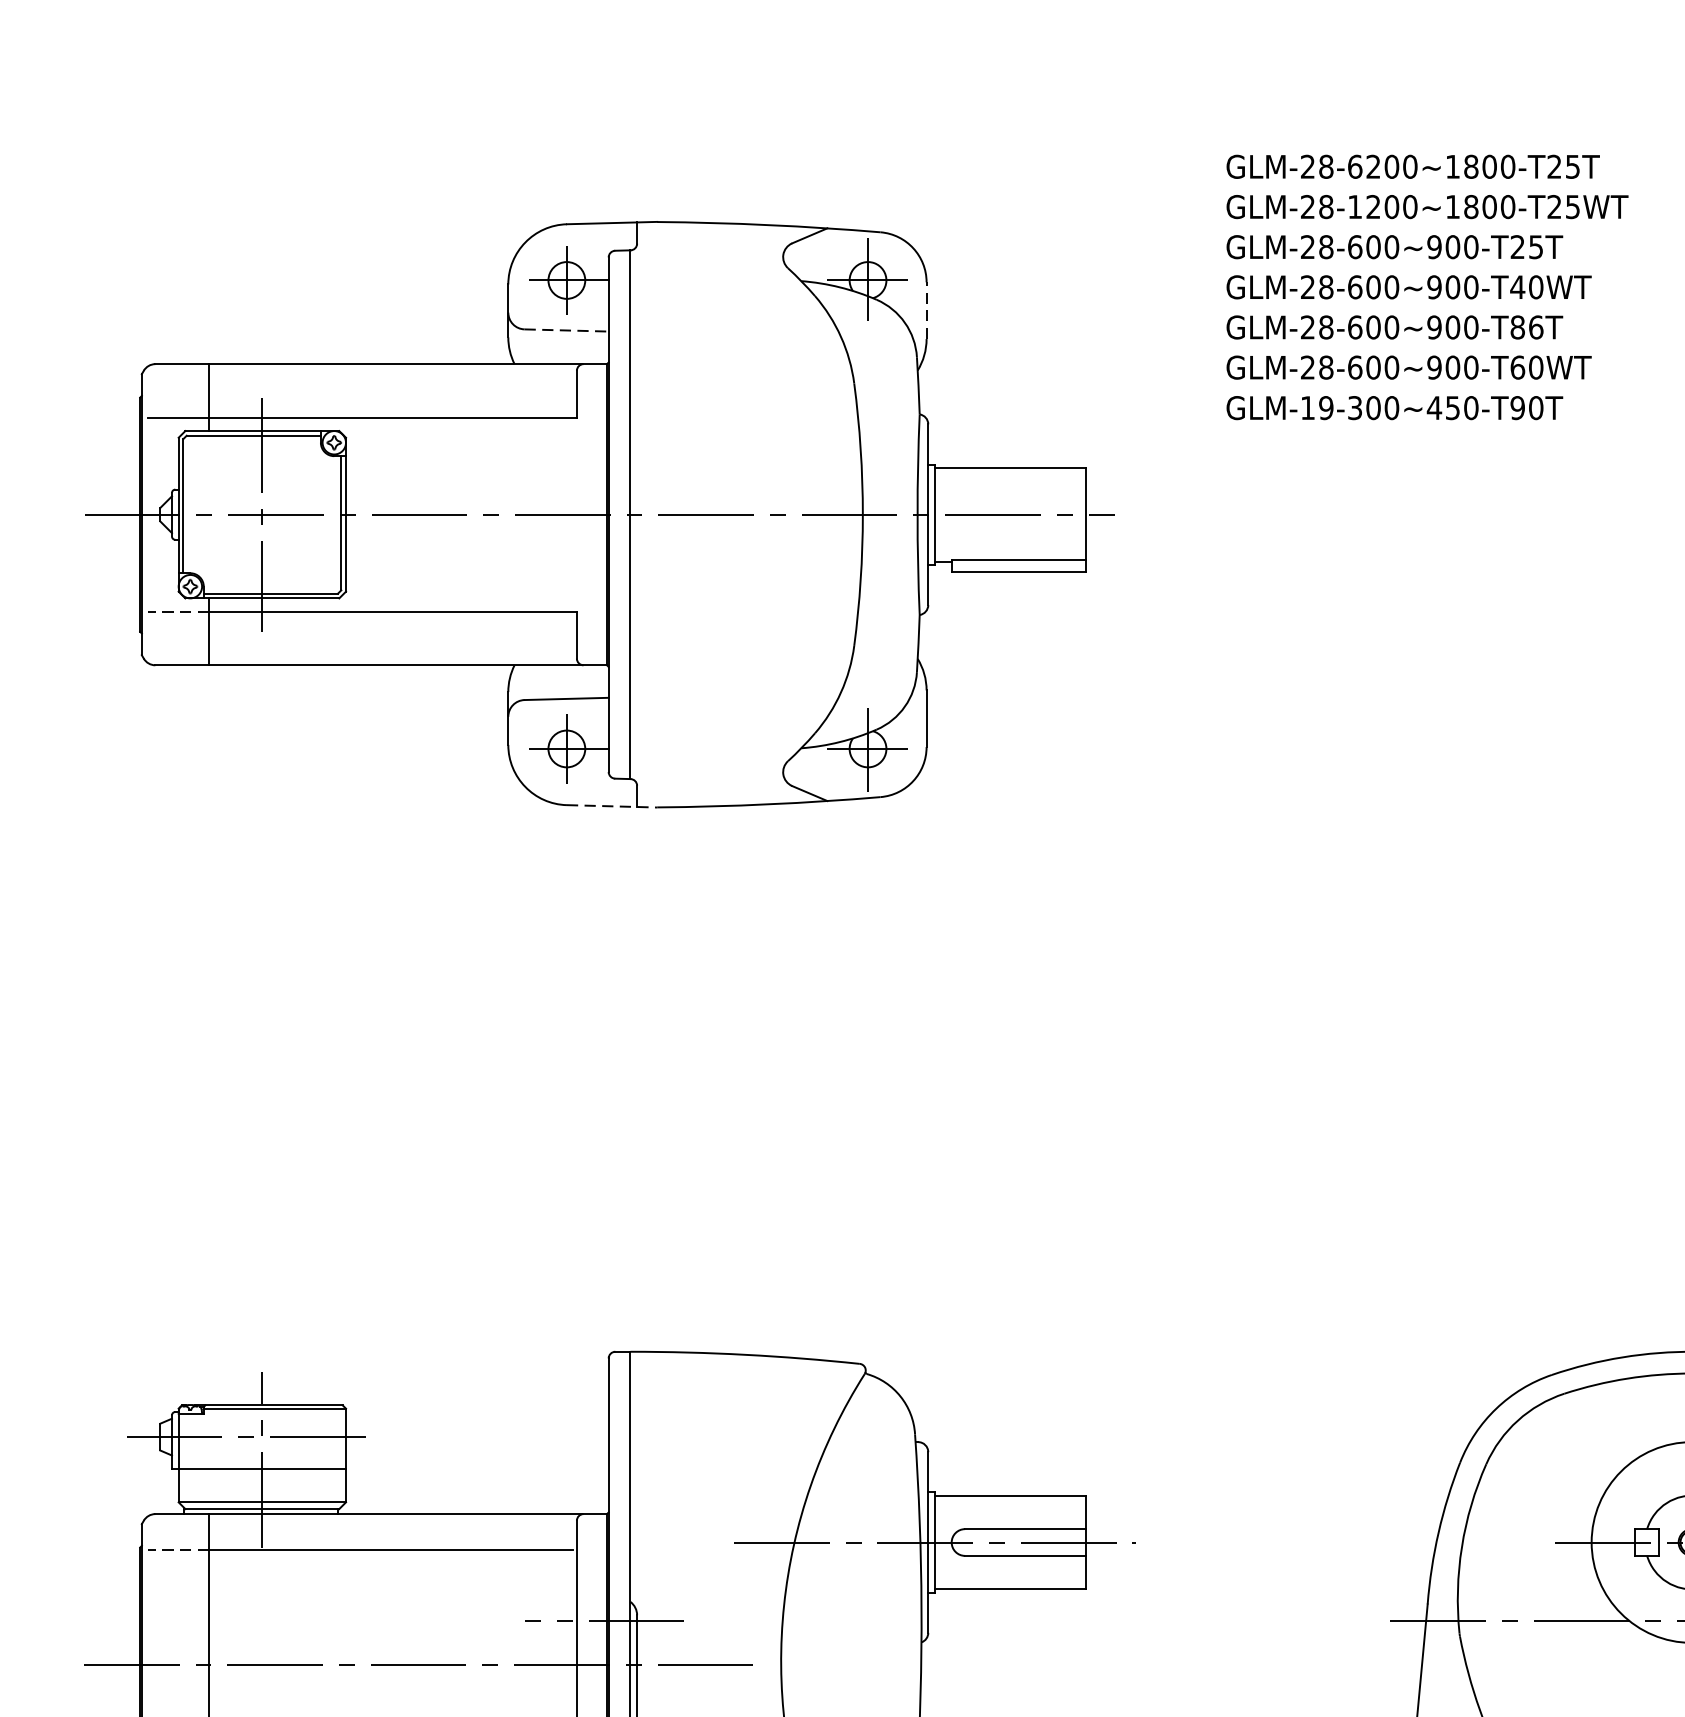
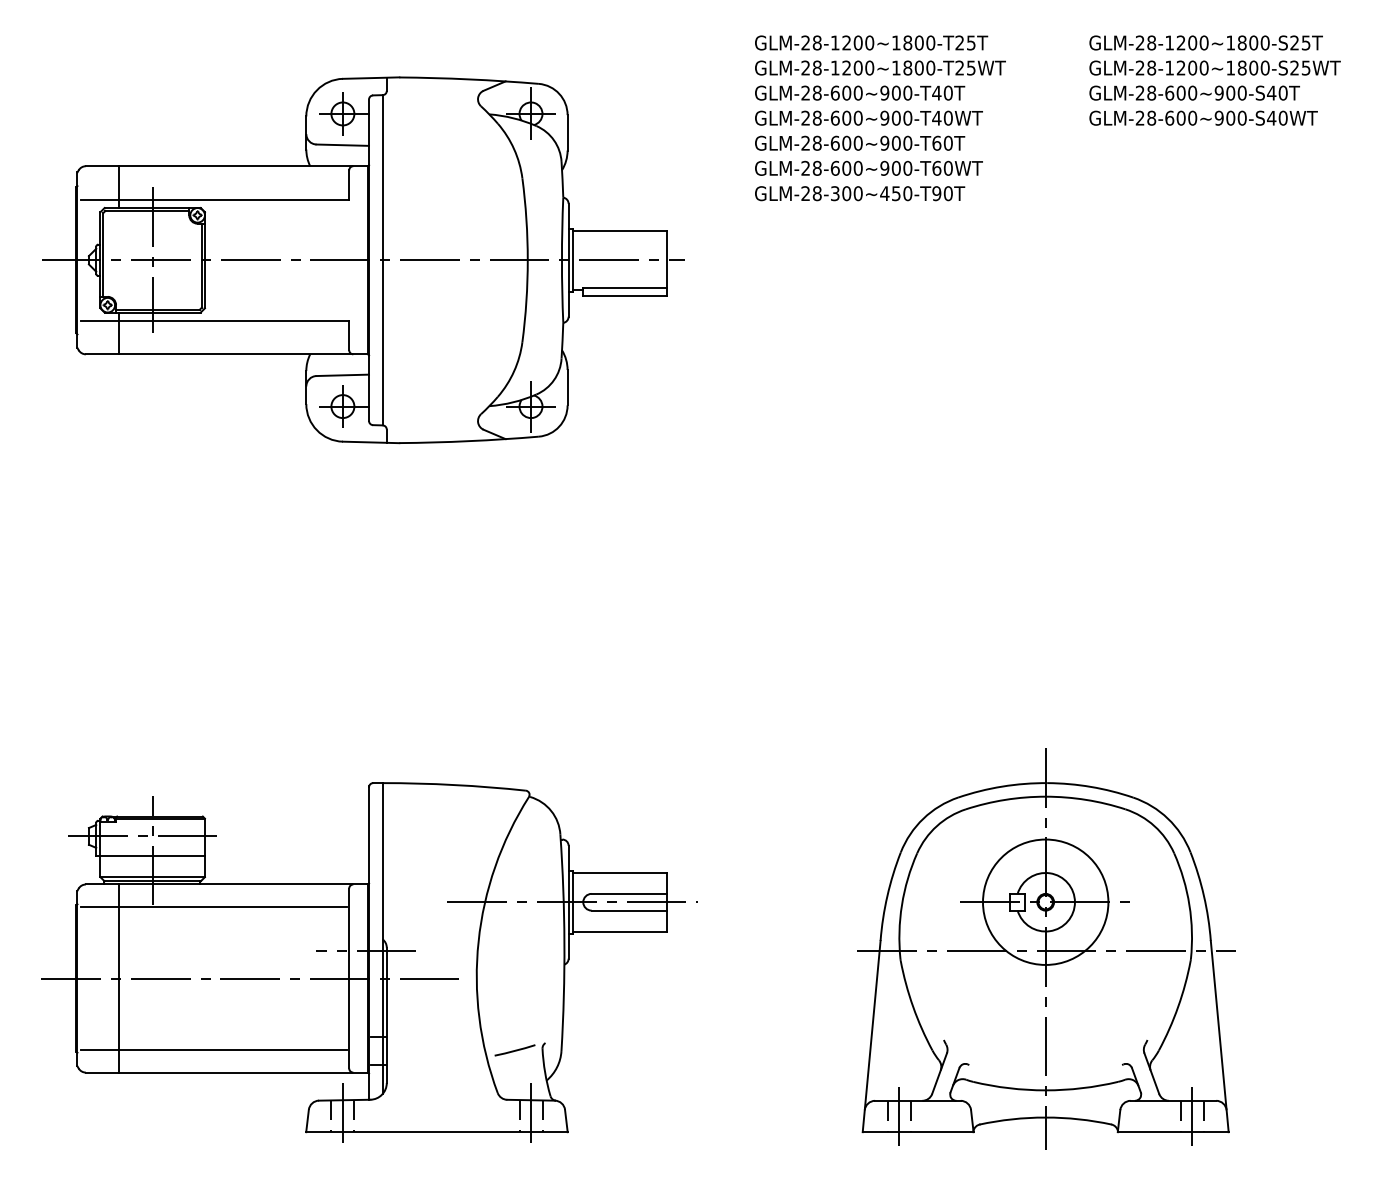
text: (1353, 166) -> (834, 42), GLM-28-6200~1800-T25T -> GLM-28-1200~1800-T25T
text: (1526, 246) -> (942, 92), GLM-28-600~900-T25T -> GLM-28-600~900-T40T
line: (926, 310) -> (567, 132), dashed -> solid
text: (1526, 326) -> (942, 142), GLM-28-600~900-T86T -> GLM-28-600~900-T60T
line: (567, 330) -> (343, 145), dashed -> solid
text: (1317, 407) -> (811, 193), GLM-19-300~450-T90T -> GLM-28-300~450-T90T
line: (177, 611) -> (99, 320), dashed -> solid
line: (612, 806) -> (371, 442), dashed -> solid
line: (177, 1549) -> (99, 906), dashed -> solid

